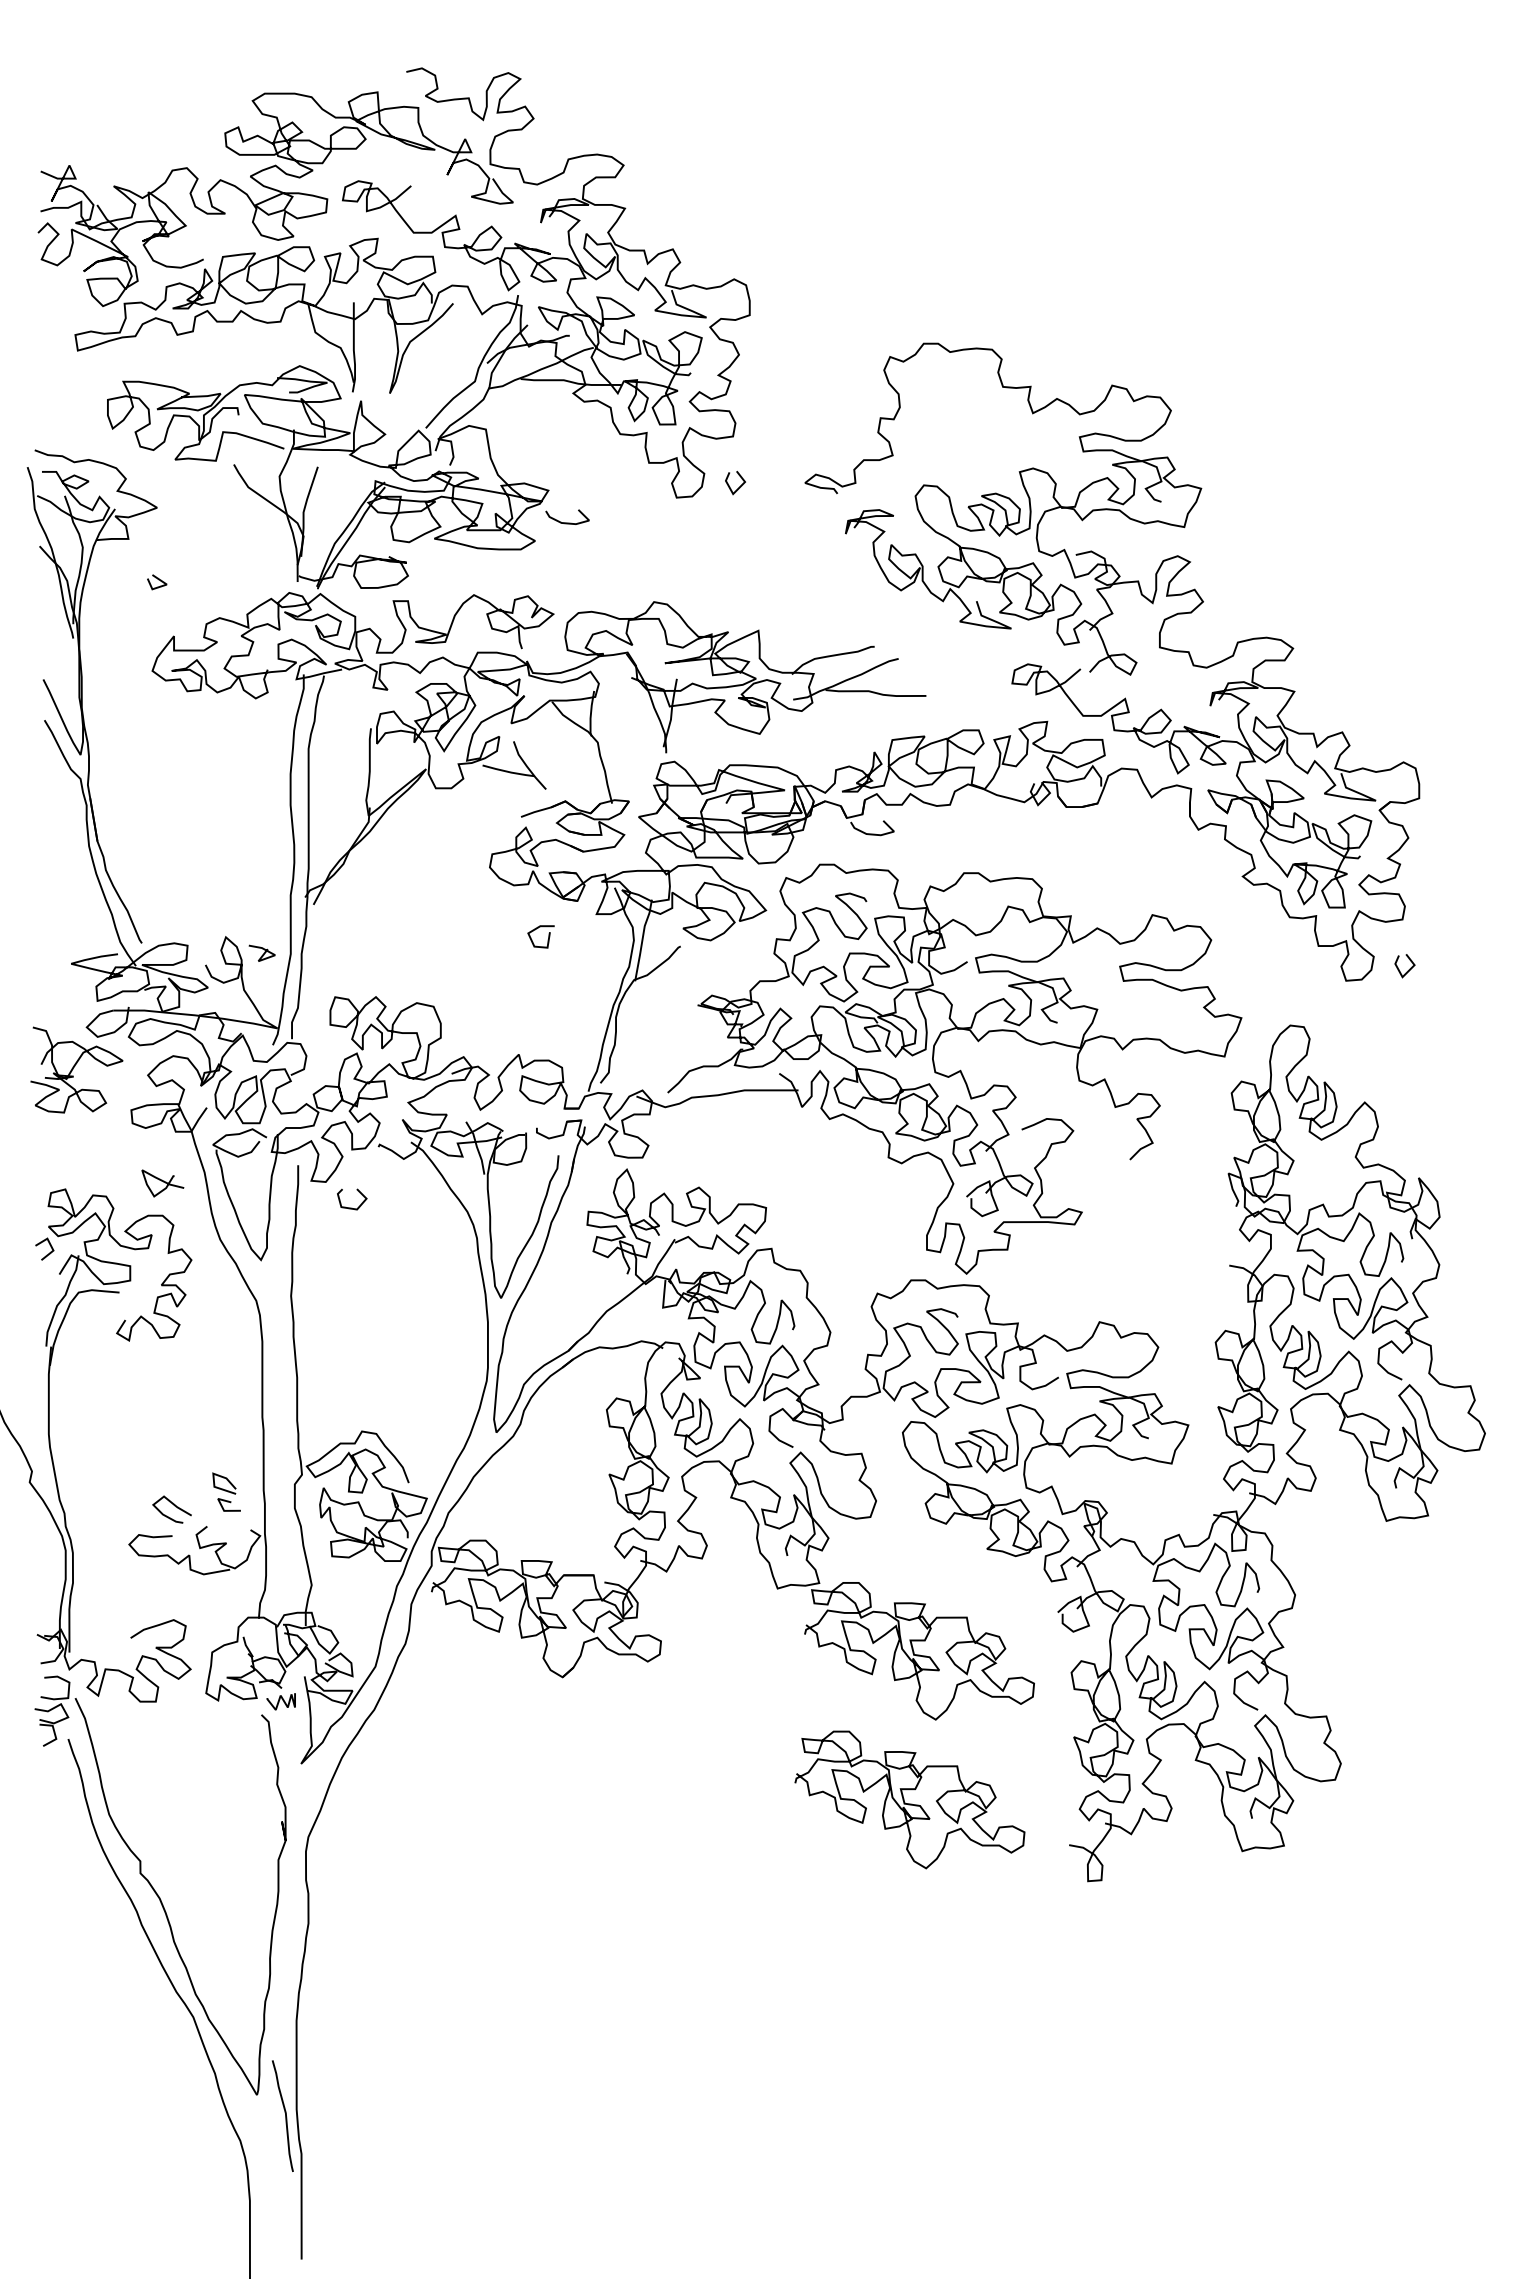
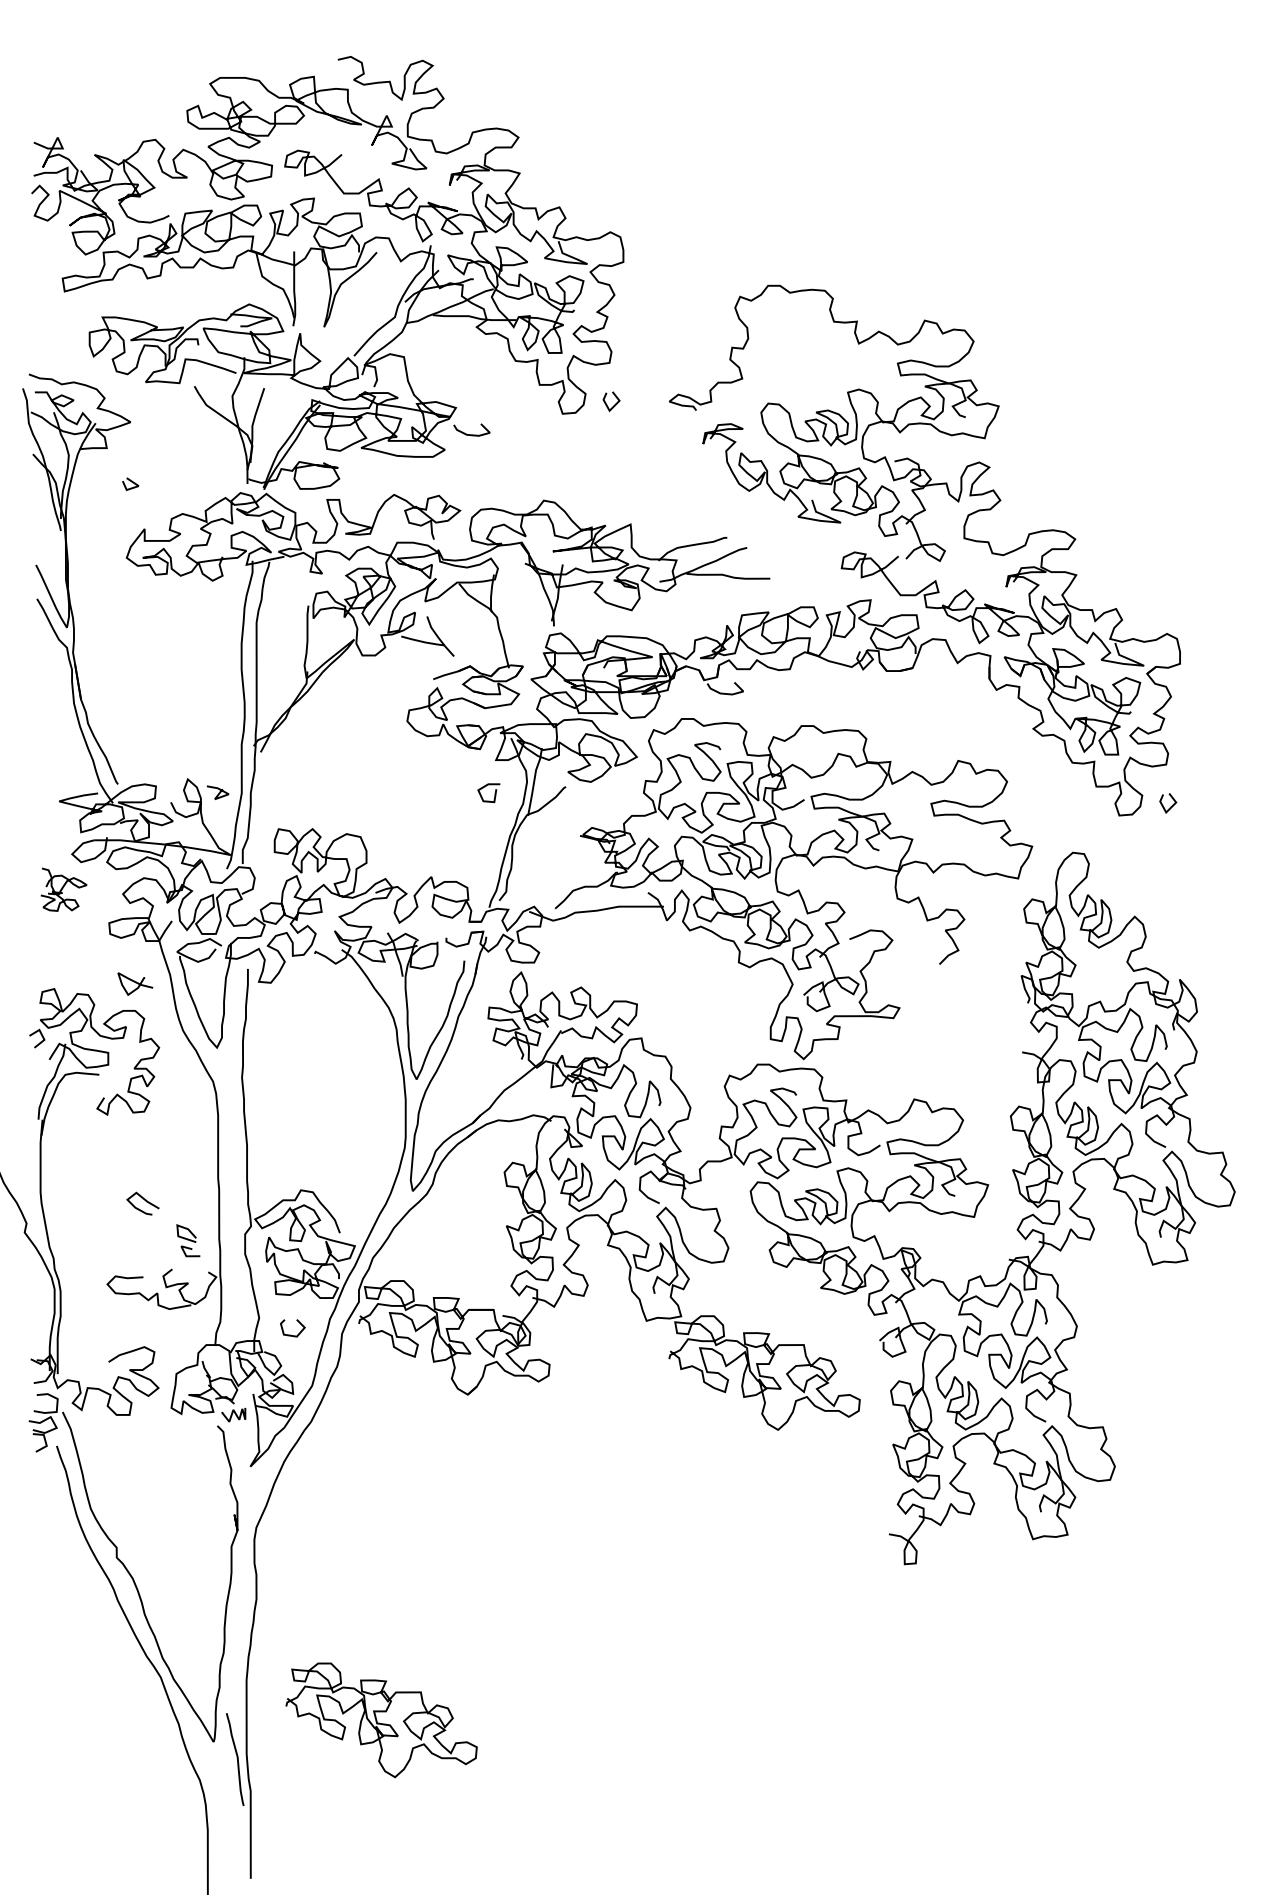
curve: (547, 939) -> (494, 795), moved
part: (76, 1069) -> (63, 889), size x0.6
curve: (352, 1207) -> (293, 1334), moved
curve: (174, 1506) -> (145, 1201), moved
curve: (909, 1803) -> (381, 1723), moved

